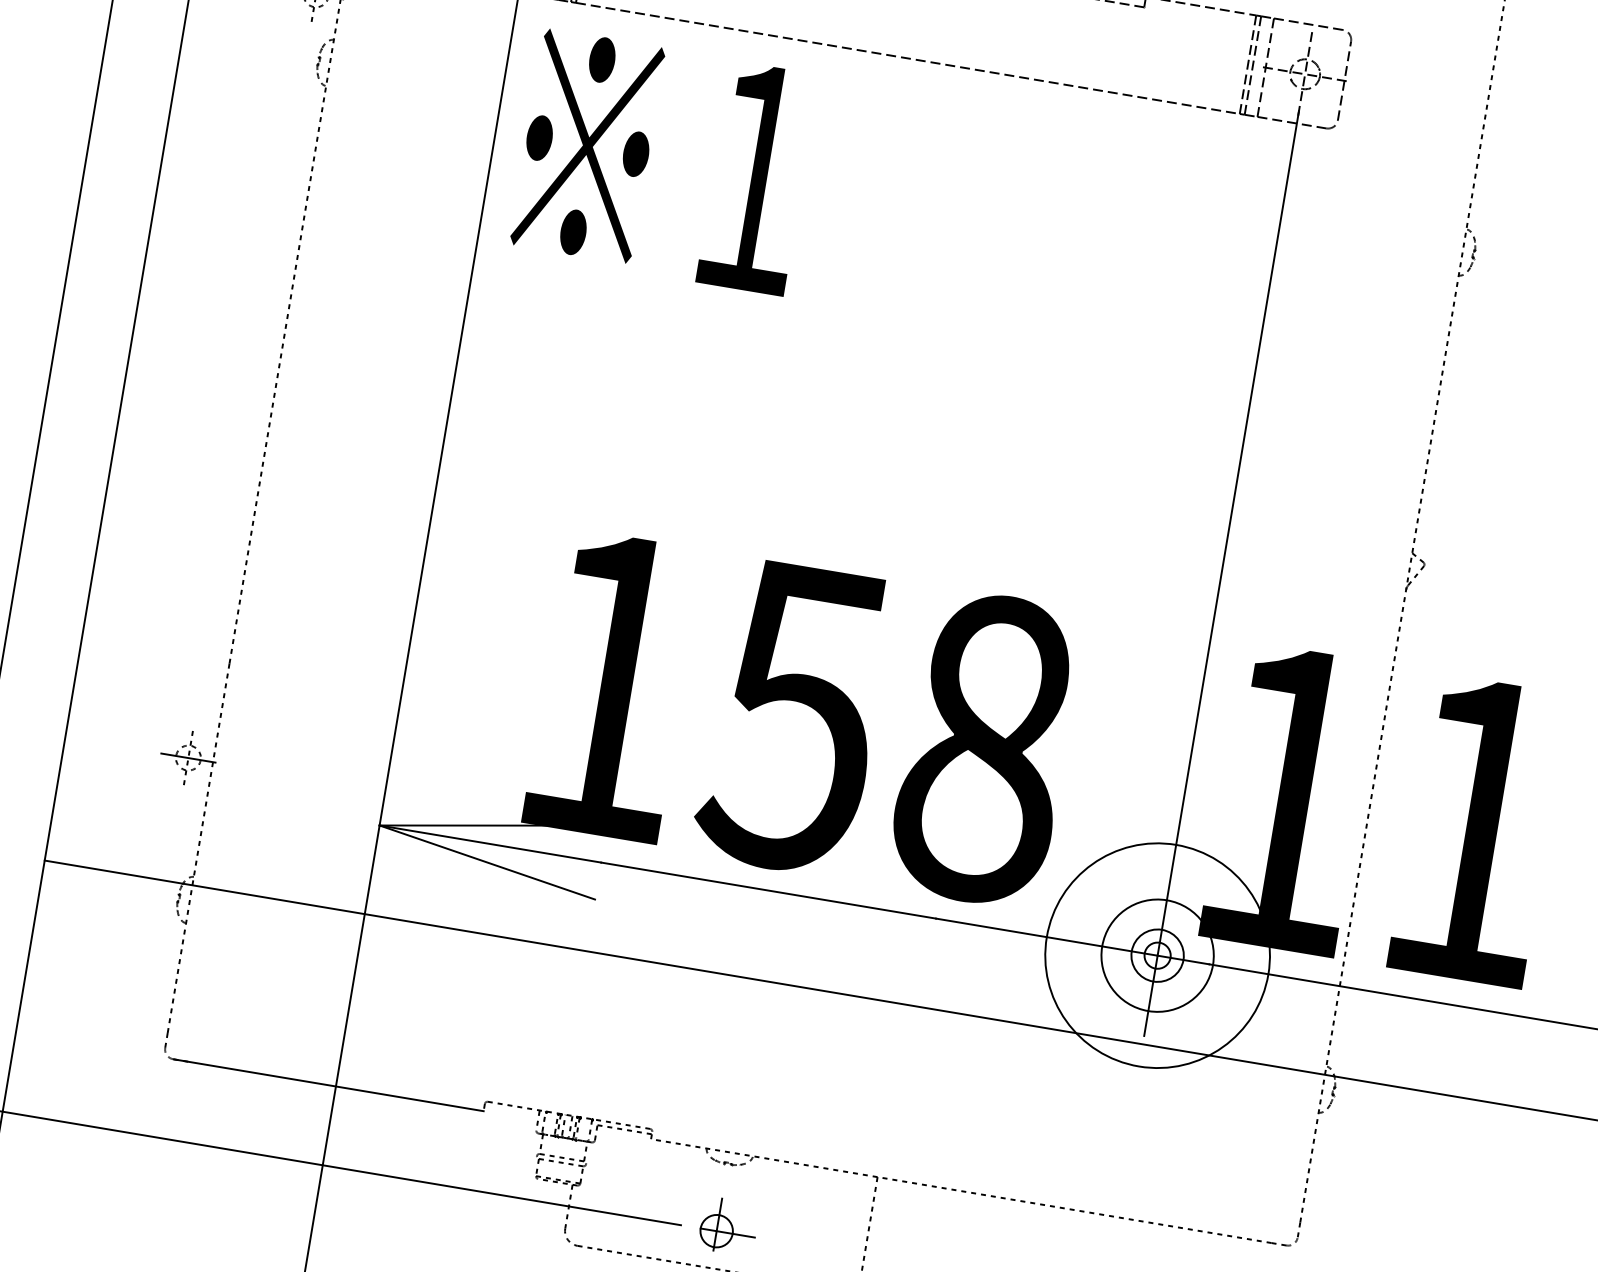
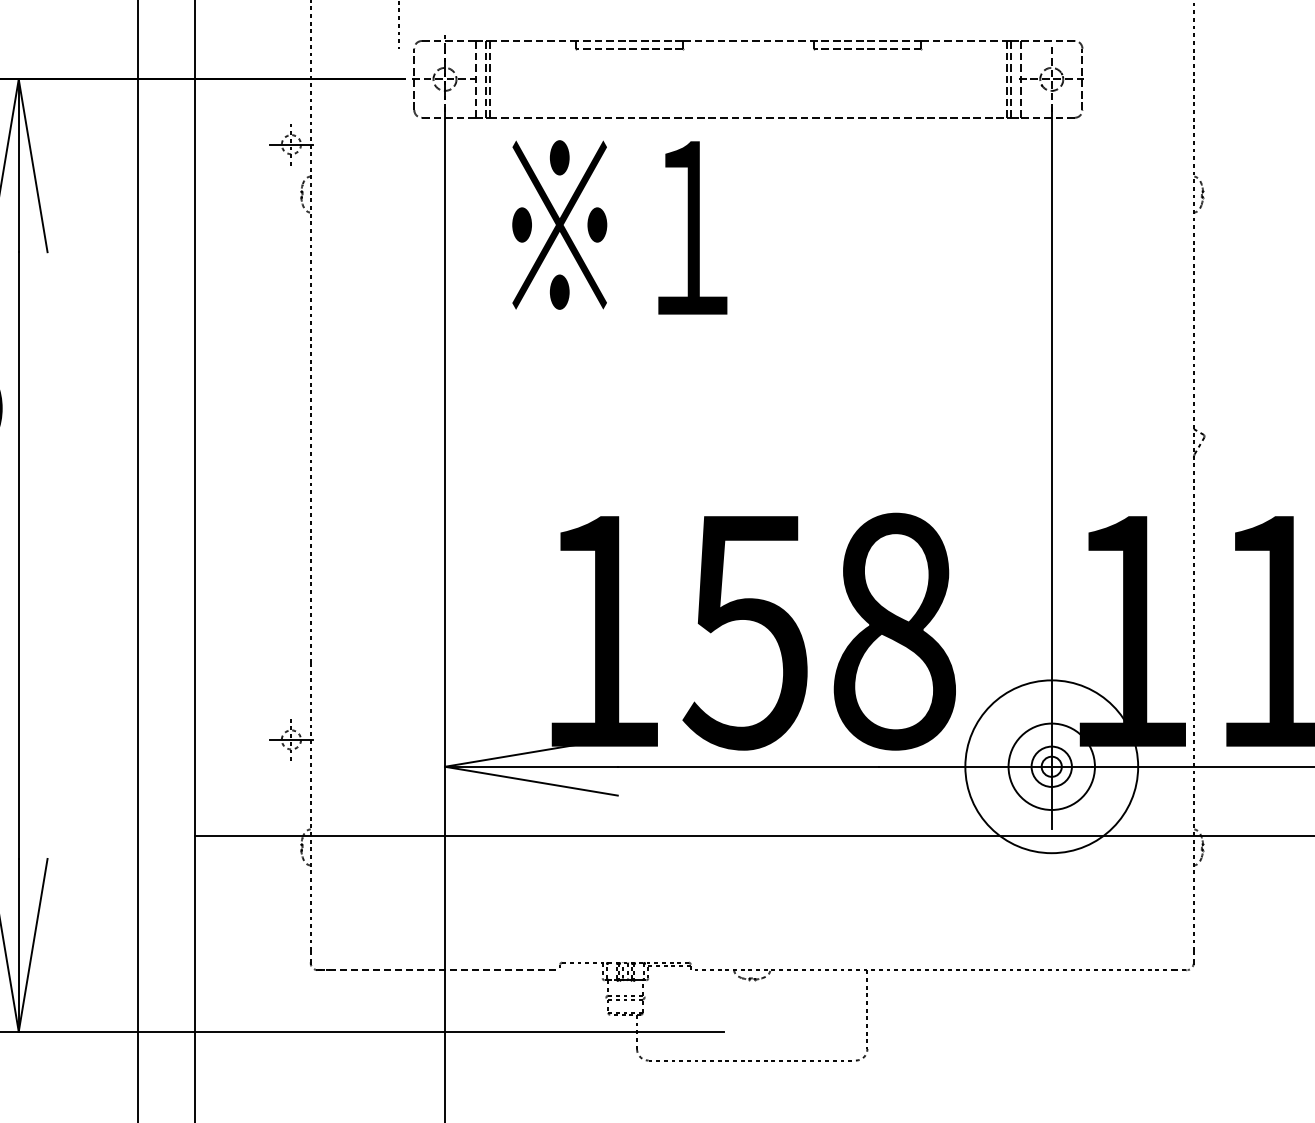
text: (663, 162) -> (619, 227), moved
line: (328, 1085) -> (439, 970), solid -> dashed
part: (728, 1226) -> (760, 1026), removed

